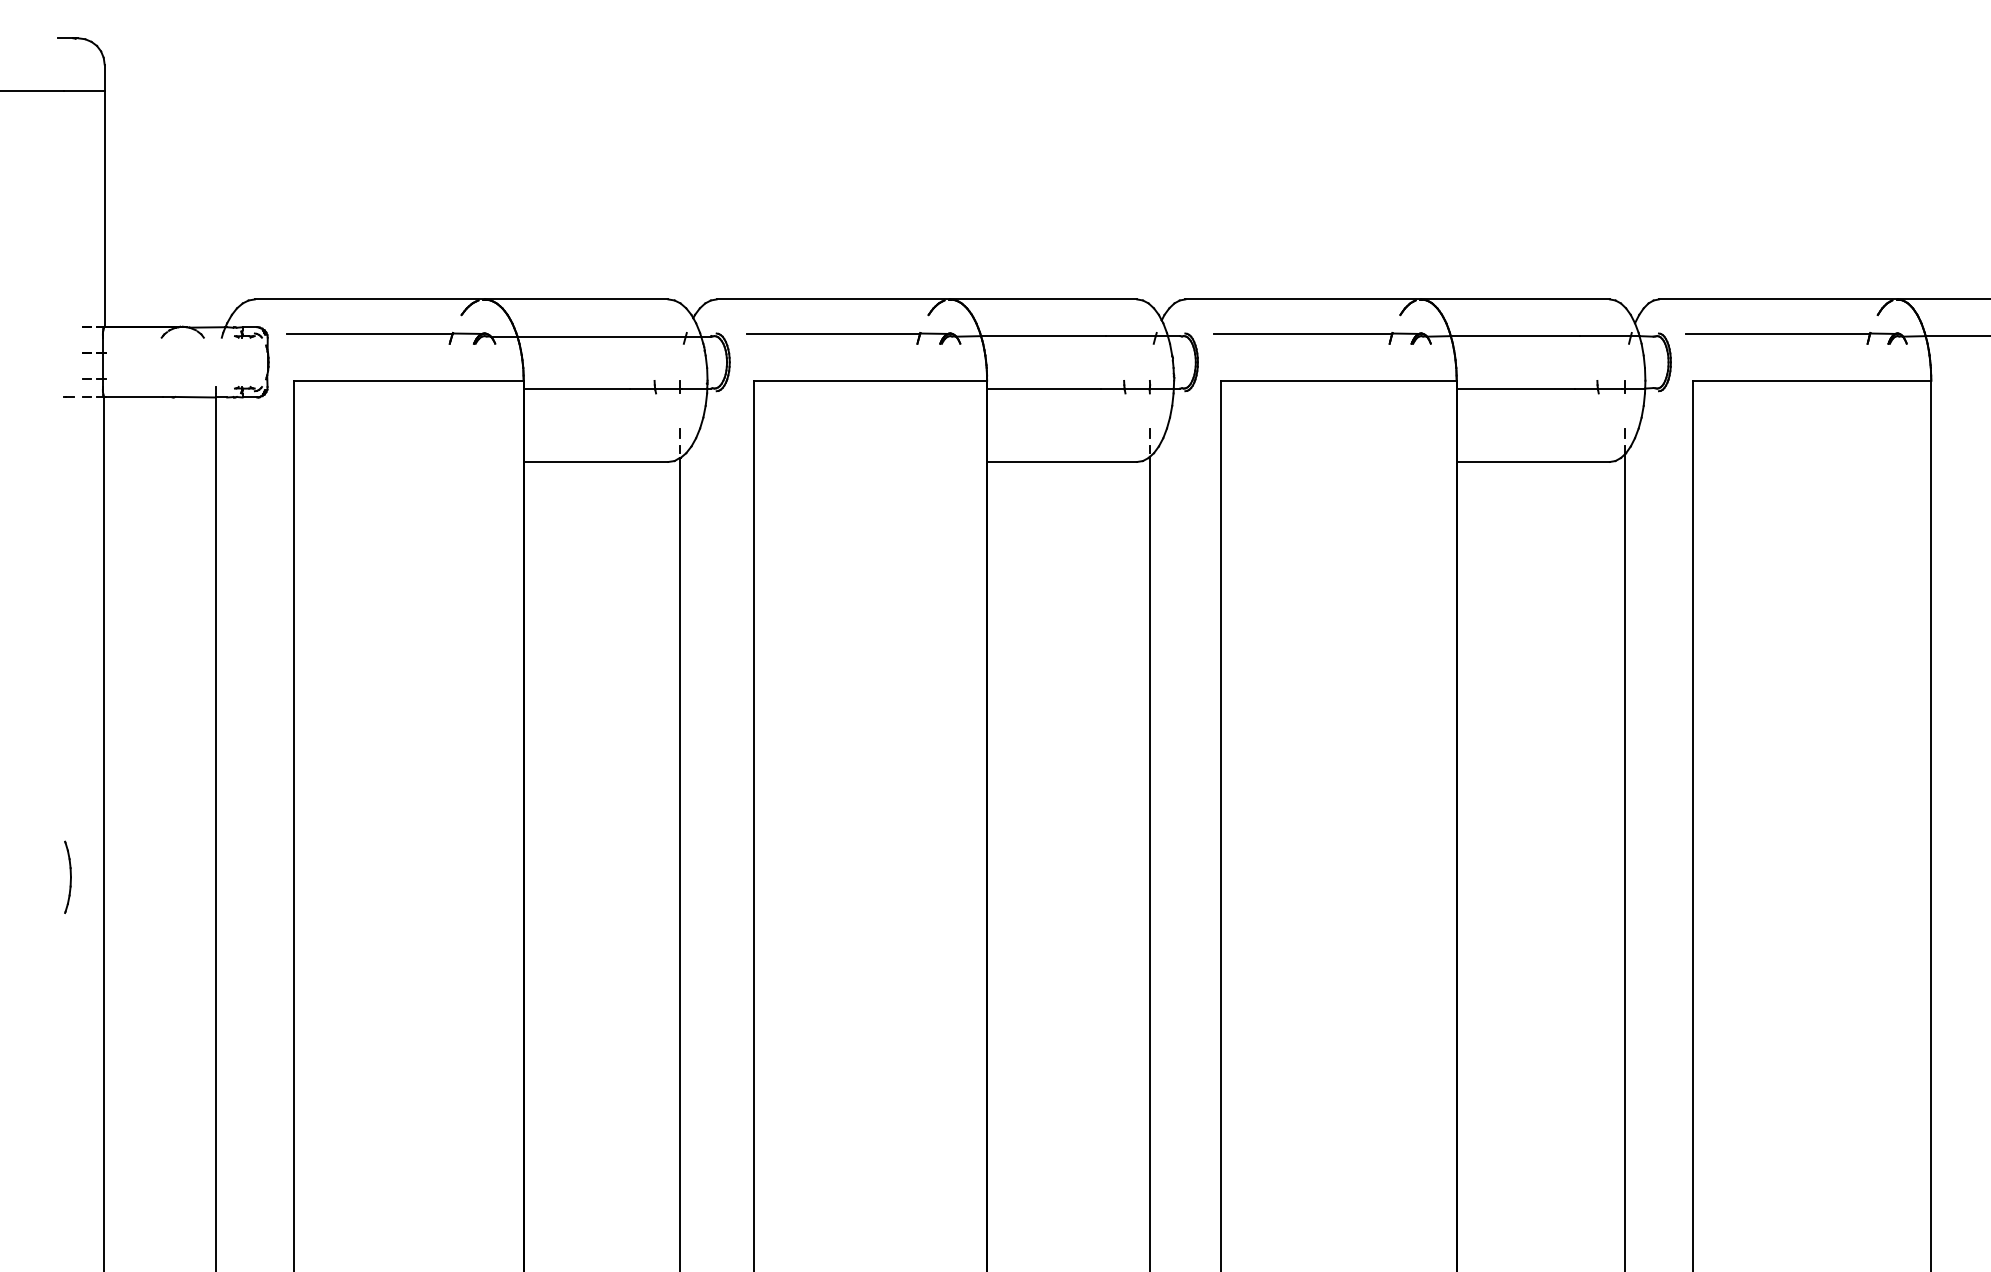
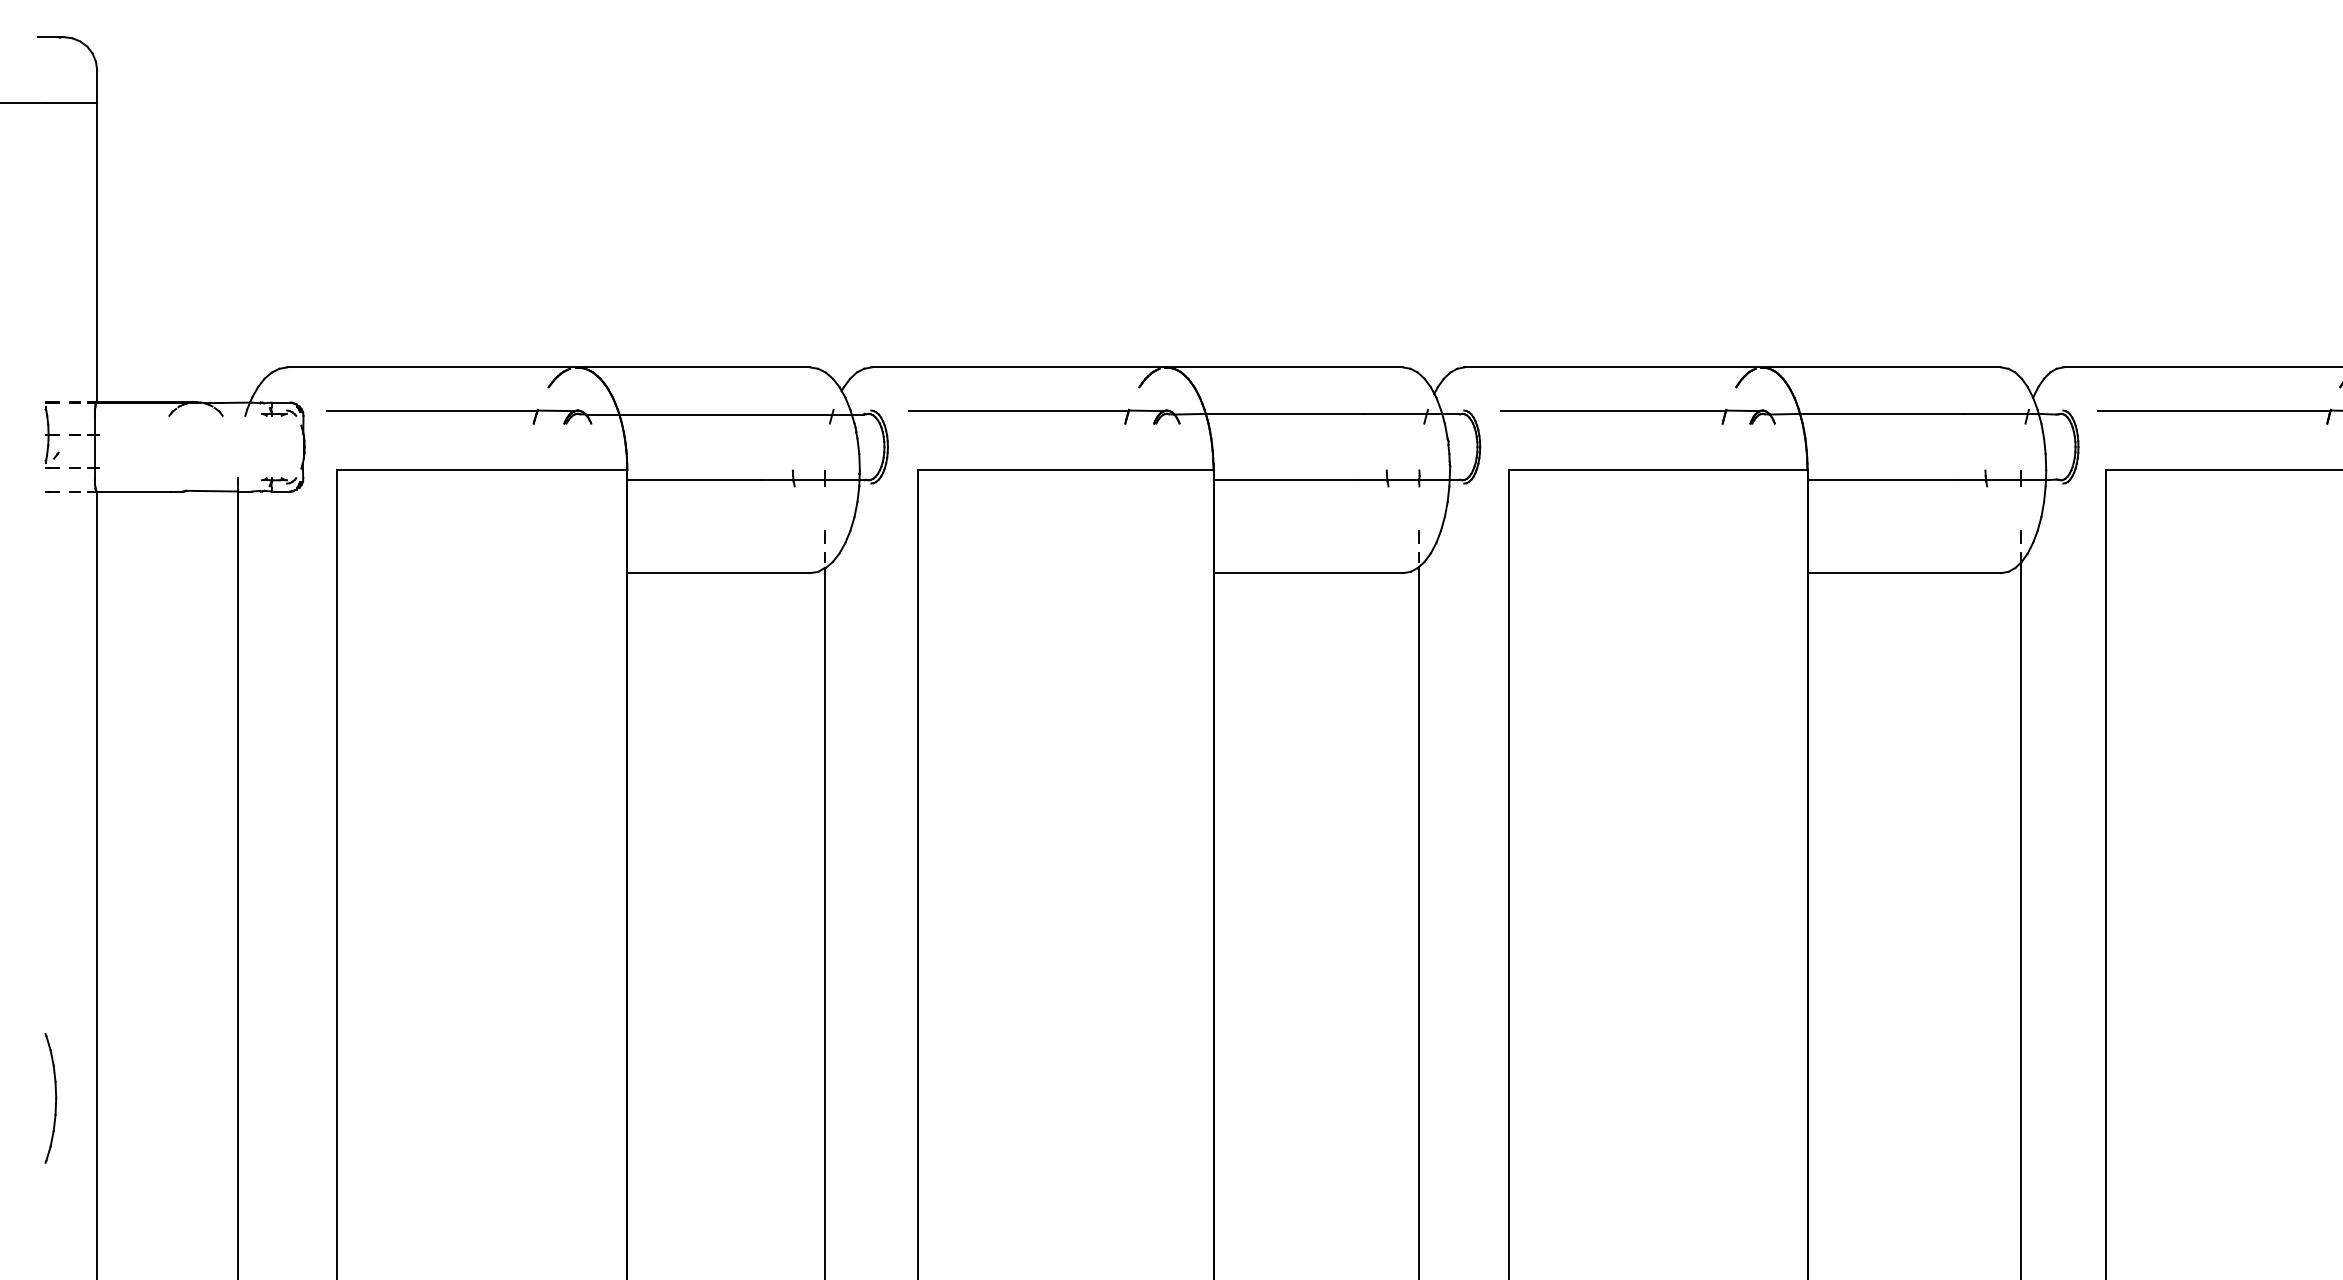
part: (68, 352) -> (51, 434), added
part: (67, 877) -> (50, 1098), size x1.43

